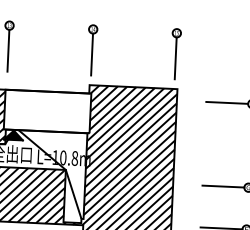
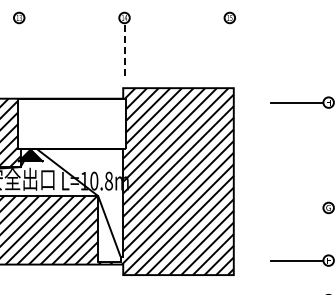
line: (8, 50) -> (19, 49), removed
line: (92, 54) -> (124, 49), solid -> dashed
line: (175, 58) -> (229, 49), removed
line: (222, 186) -> (296, 207), removed

